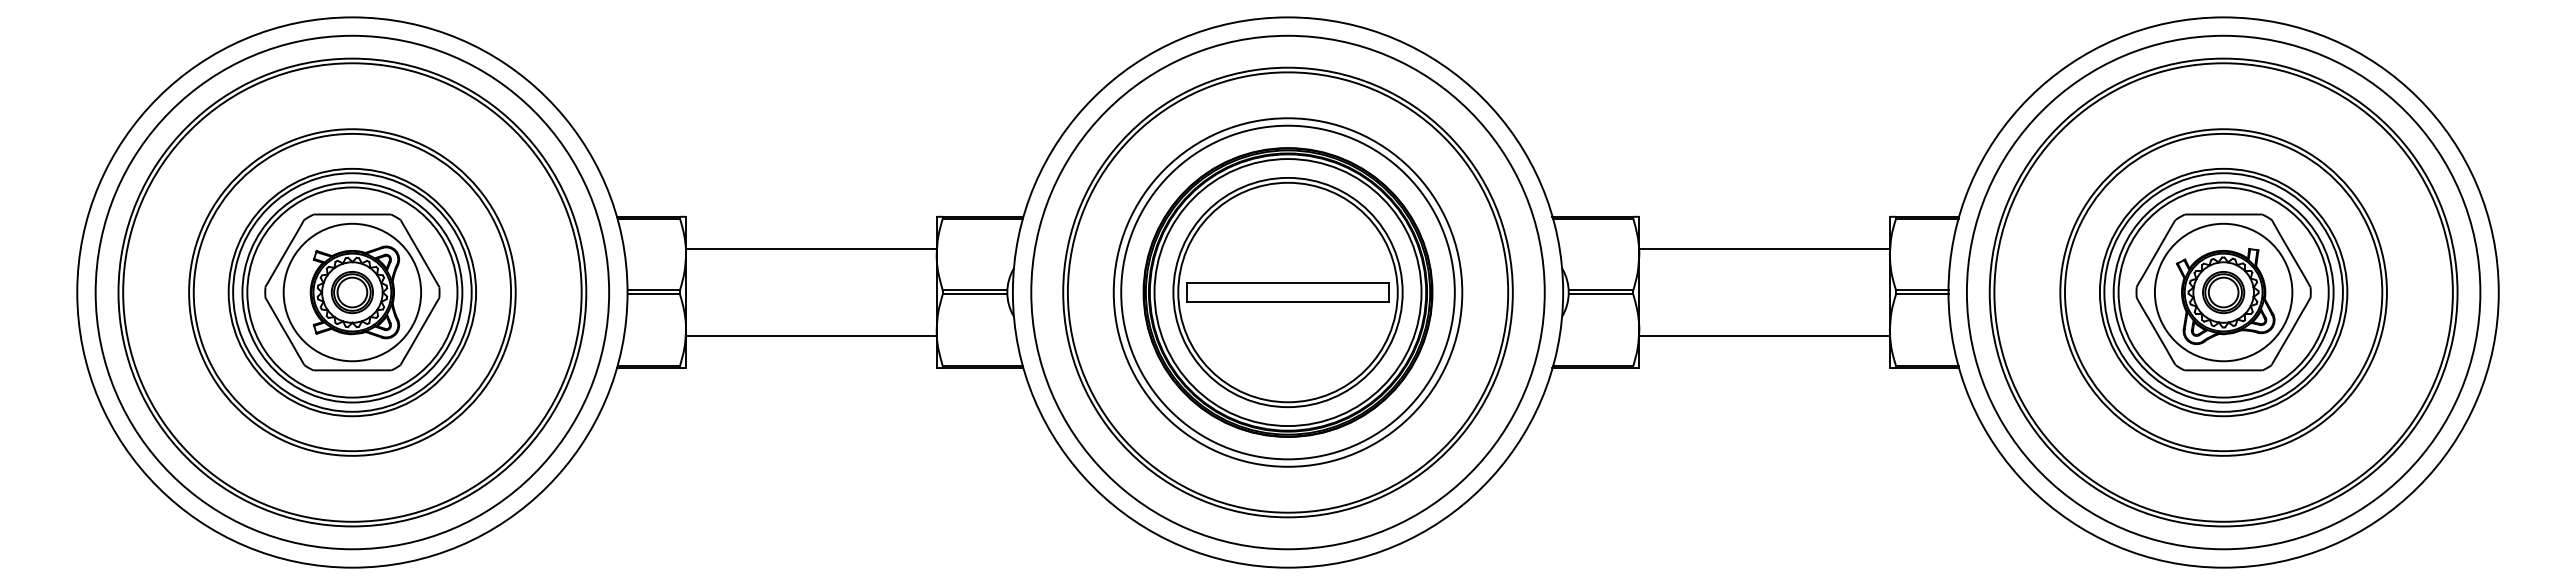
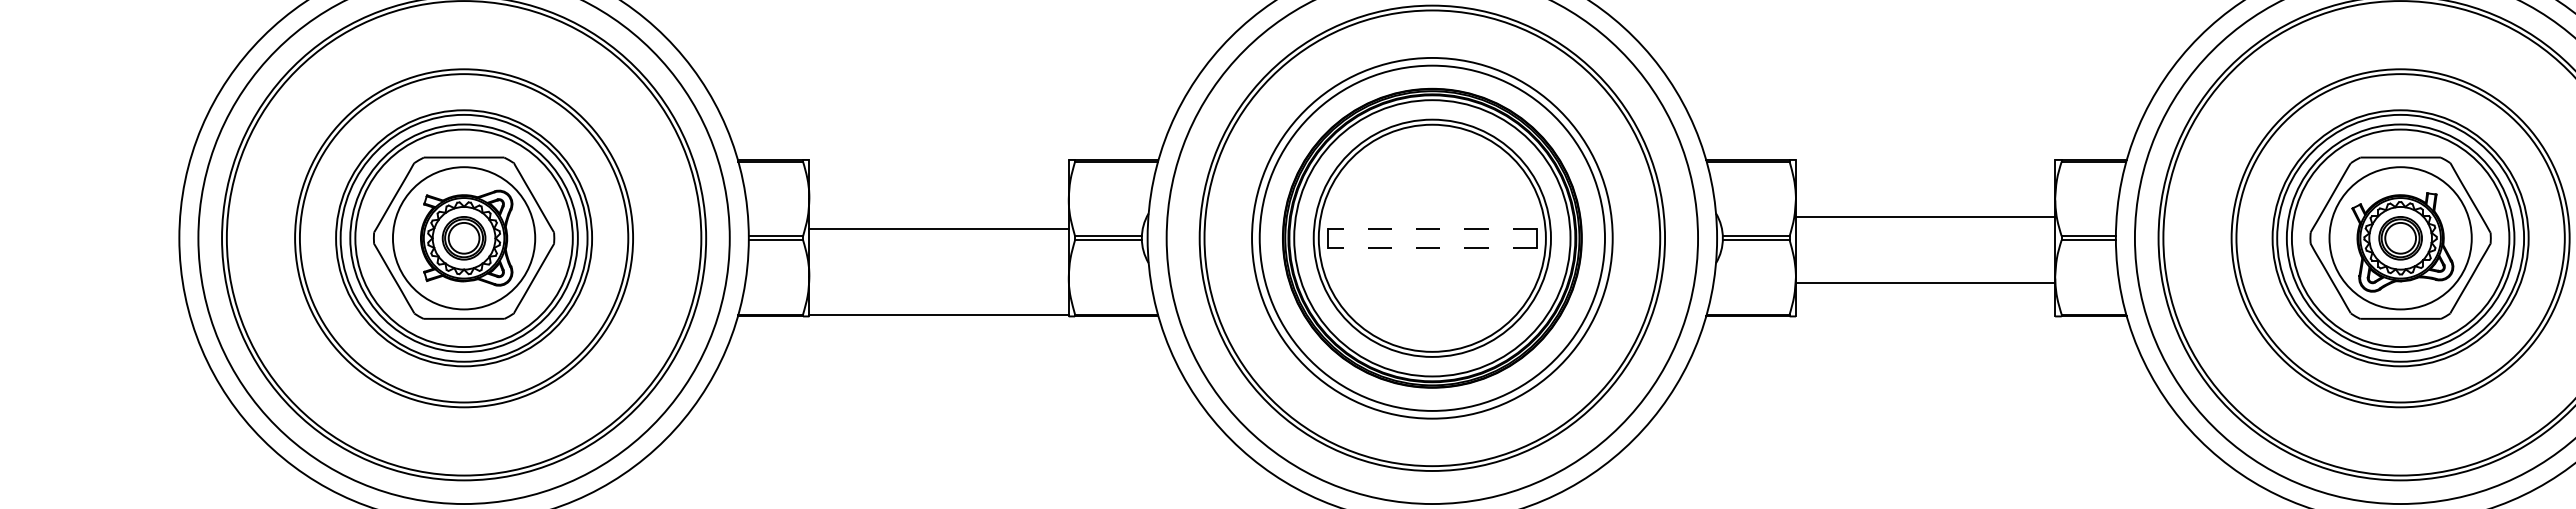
line: (811, 248) -> (939, 228), moved
line: (1764, 248) -> (1925, 216), moved
line: (1288, 283) -> (1432, 228), solid -> dashed
line: (1288, 301) -> (1432, 247), solid -> dashed
line: (811, 336) -> (939, 315), moved

